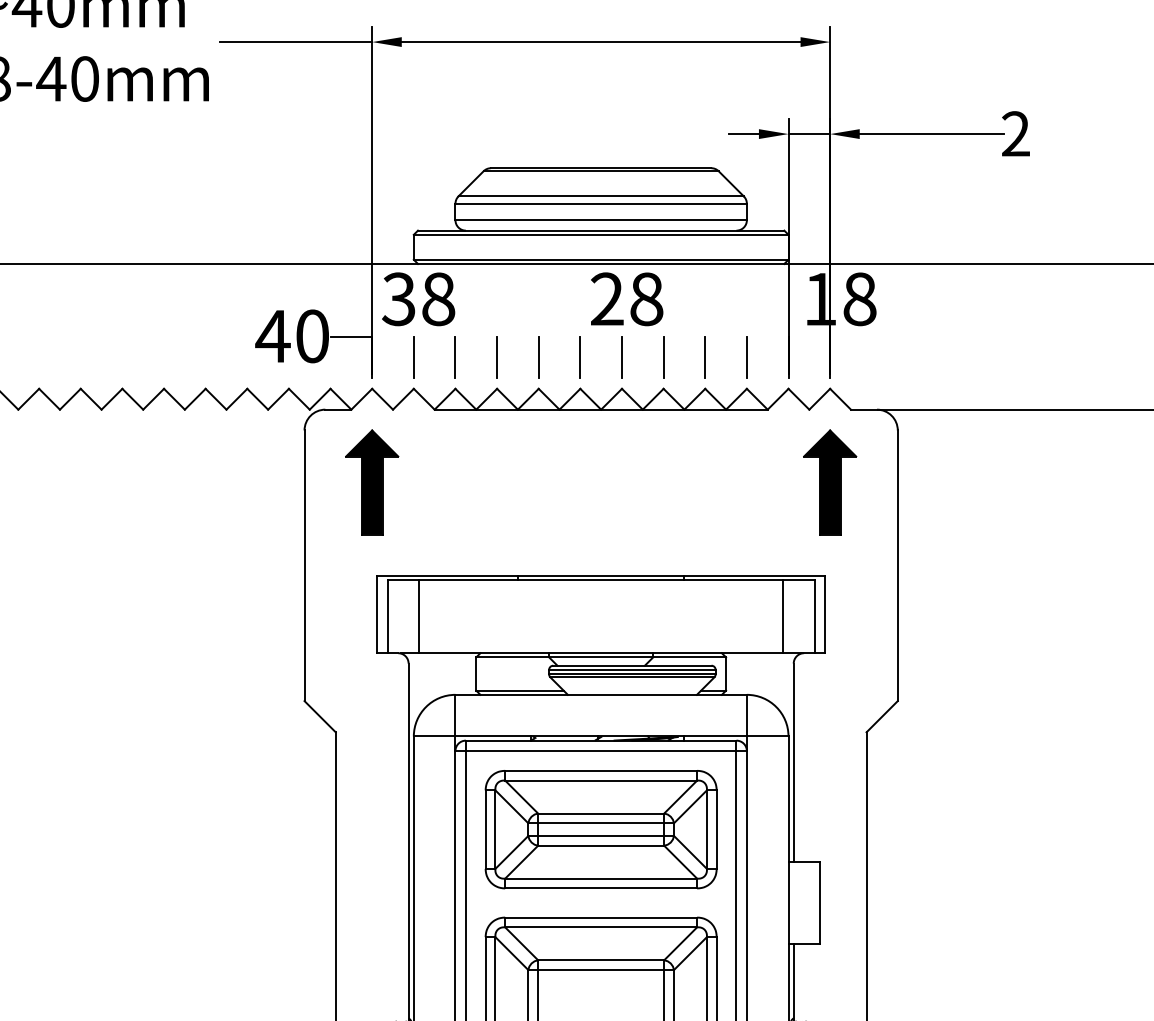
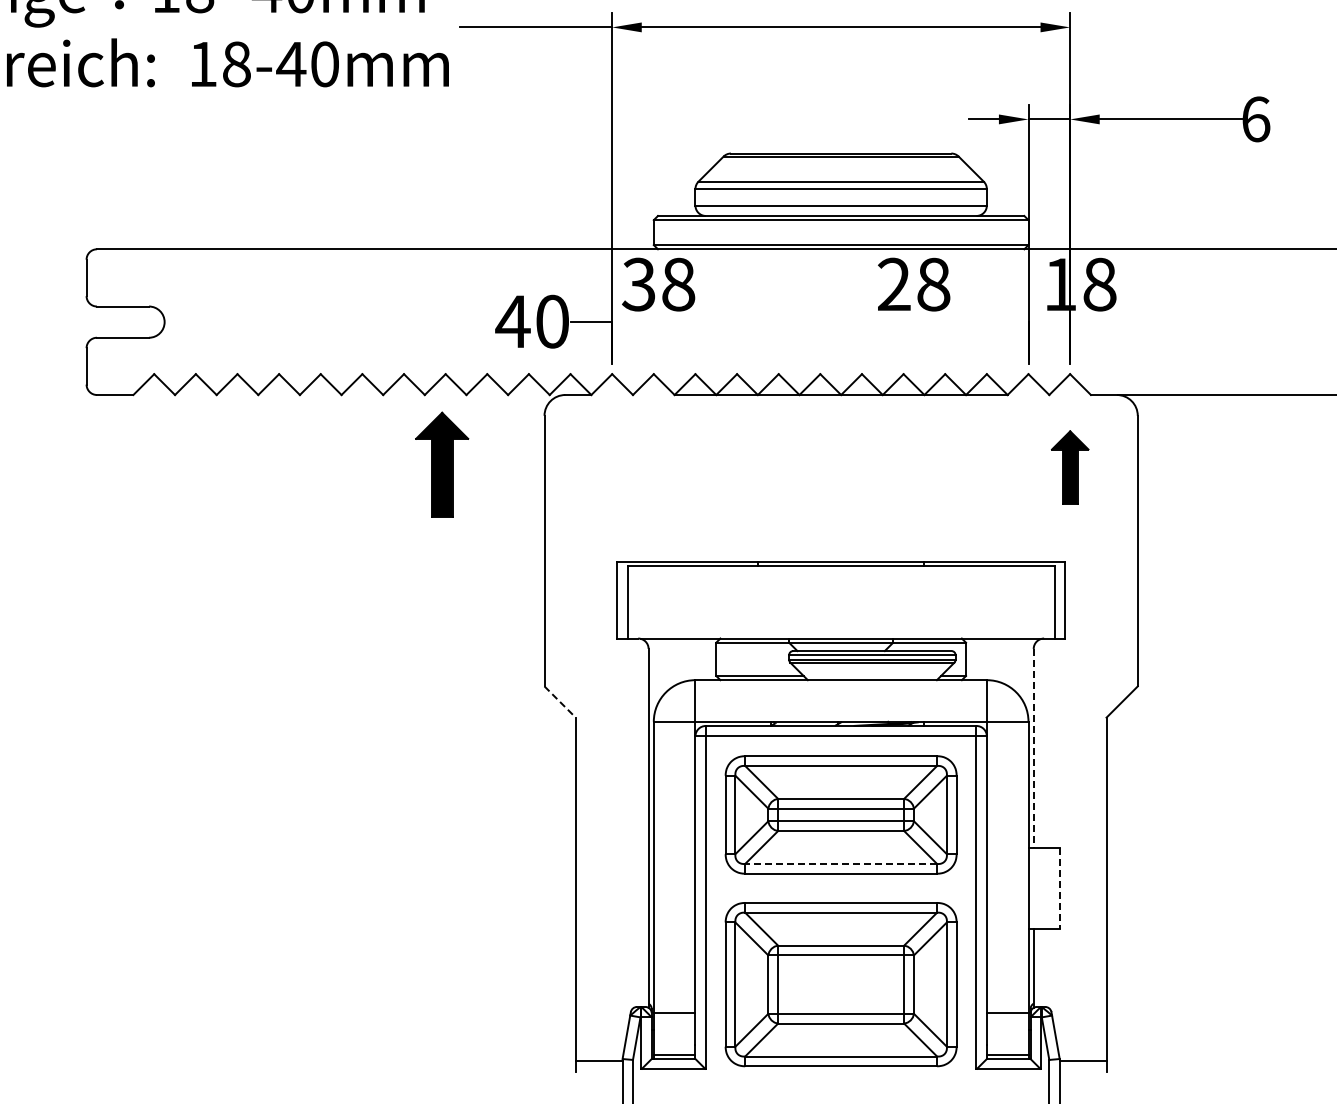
text: (1016, 134) -> (1256, 119), 2 -> 6
text: (627, 299) -> (914, 284), moved
line: (413, 357) -> (653, 342), removed
line: (455, 357) -> (695, 342), removed
line: (497, 357) -> (737, 342), removed
line: (538, 357) -> (778, 342), removed
line: (580, 357) -> (820, 342), removed
line: (621, 357) -> (861, 342), removed
line: (663, 357) -> (903, 342), removed
line: (705, 357) -> (945, 342), removed
line: (746, 357) -> (986, 342), removed
part: (372, 482) -> (442, 464), moved
part: (830, 482) -> (1070, 467), size x0.7
line: (419, 616) -> (659, 601), removed
line: (783, 616) -> (1023, 601), removed
line: (320, 717) -> (560, 702), solid -> dashed
line: (793, 763) -> (1033, 748), solid -> dashed
line: (601, 878) -> (841, 863), solid -> dashed
line: (819, 903) -> (1059, 888), solid -> dashed

